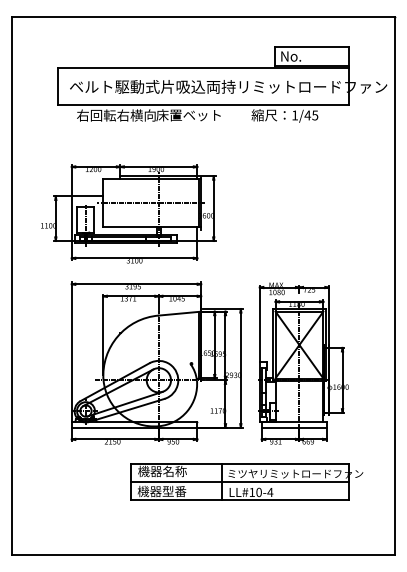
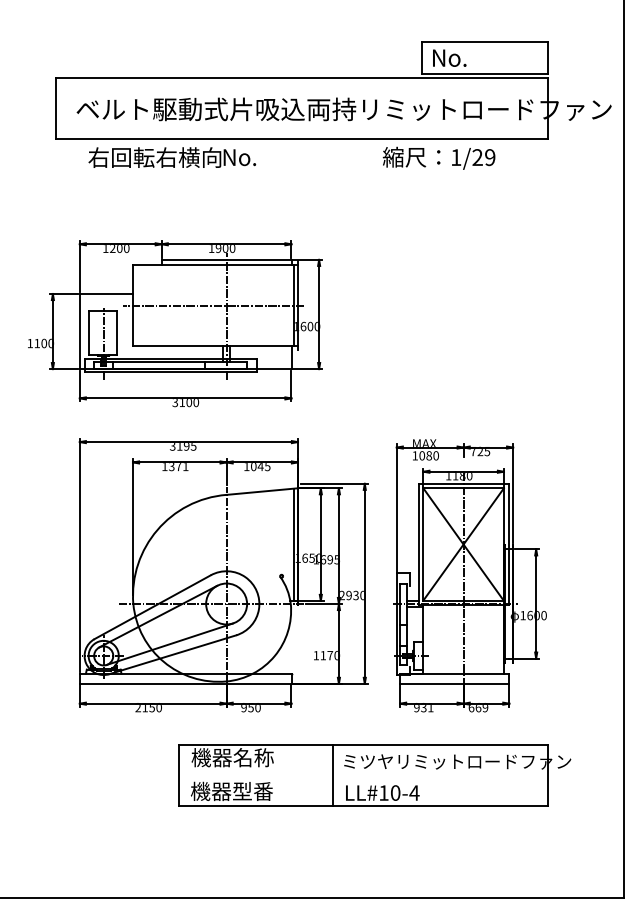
text: (188, 115) -> (276, 157), 床置ベット -> No.
text: (311, 115) -> (483, 157), 1/45 -> 1/29
line: (239, 481) -> (362, 774), removed

